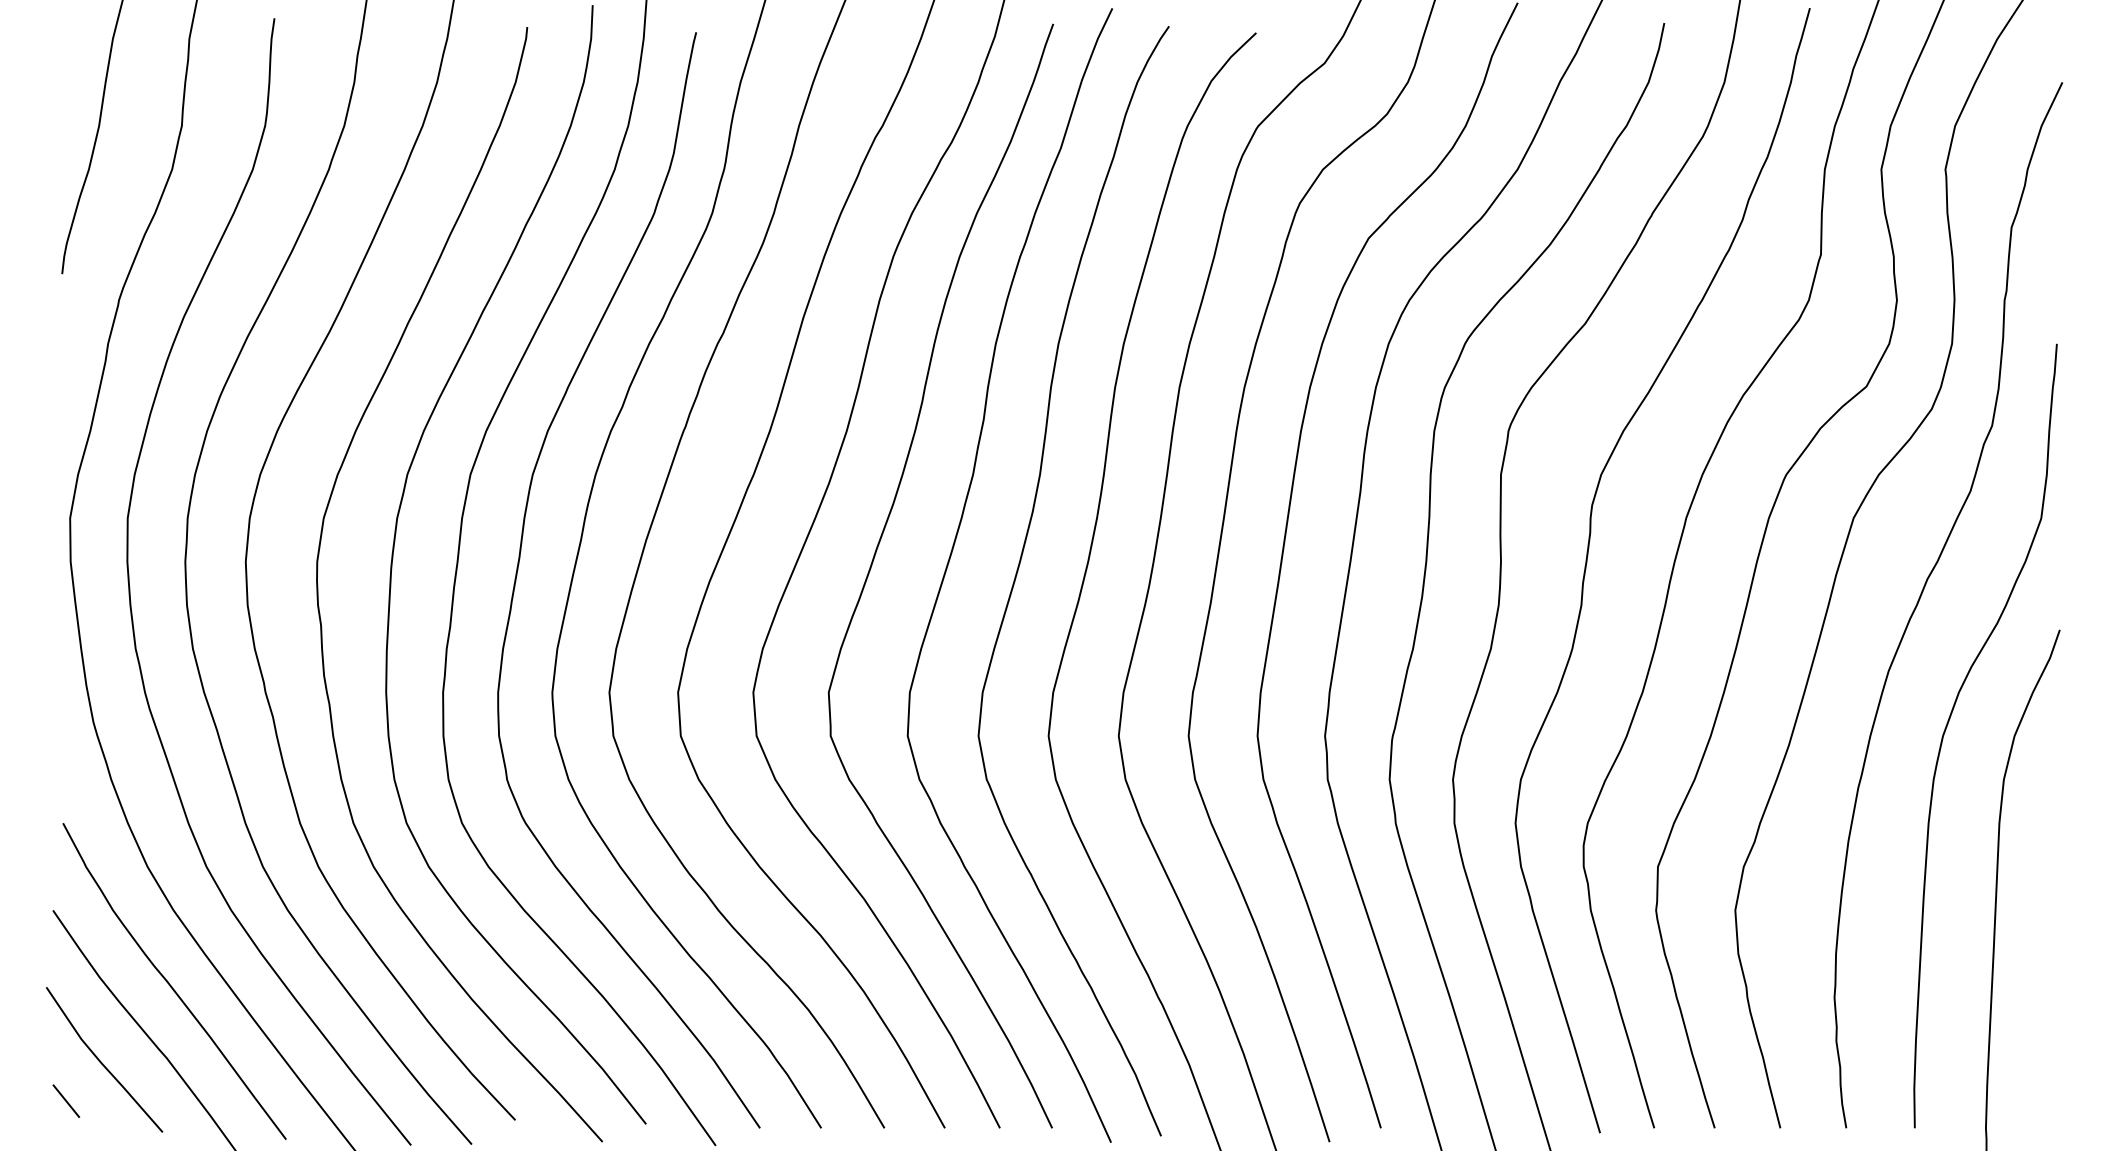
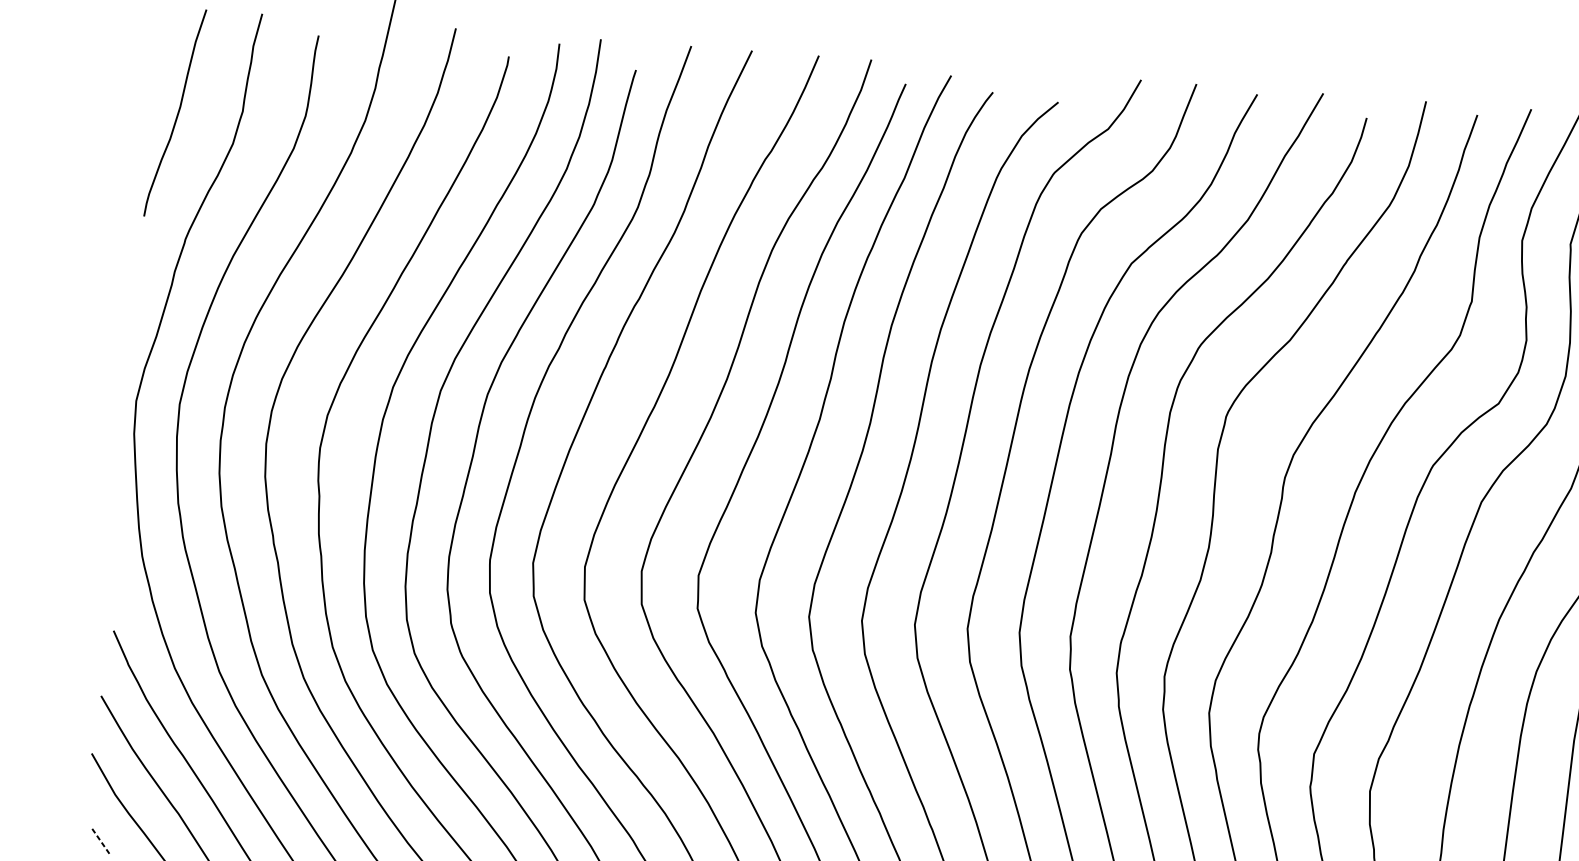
line: (66, 1100) -> (100, 840), solid -> dashed

